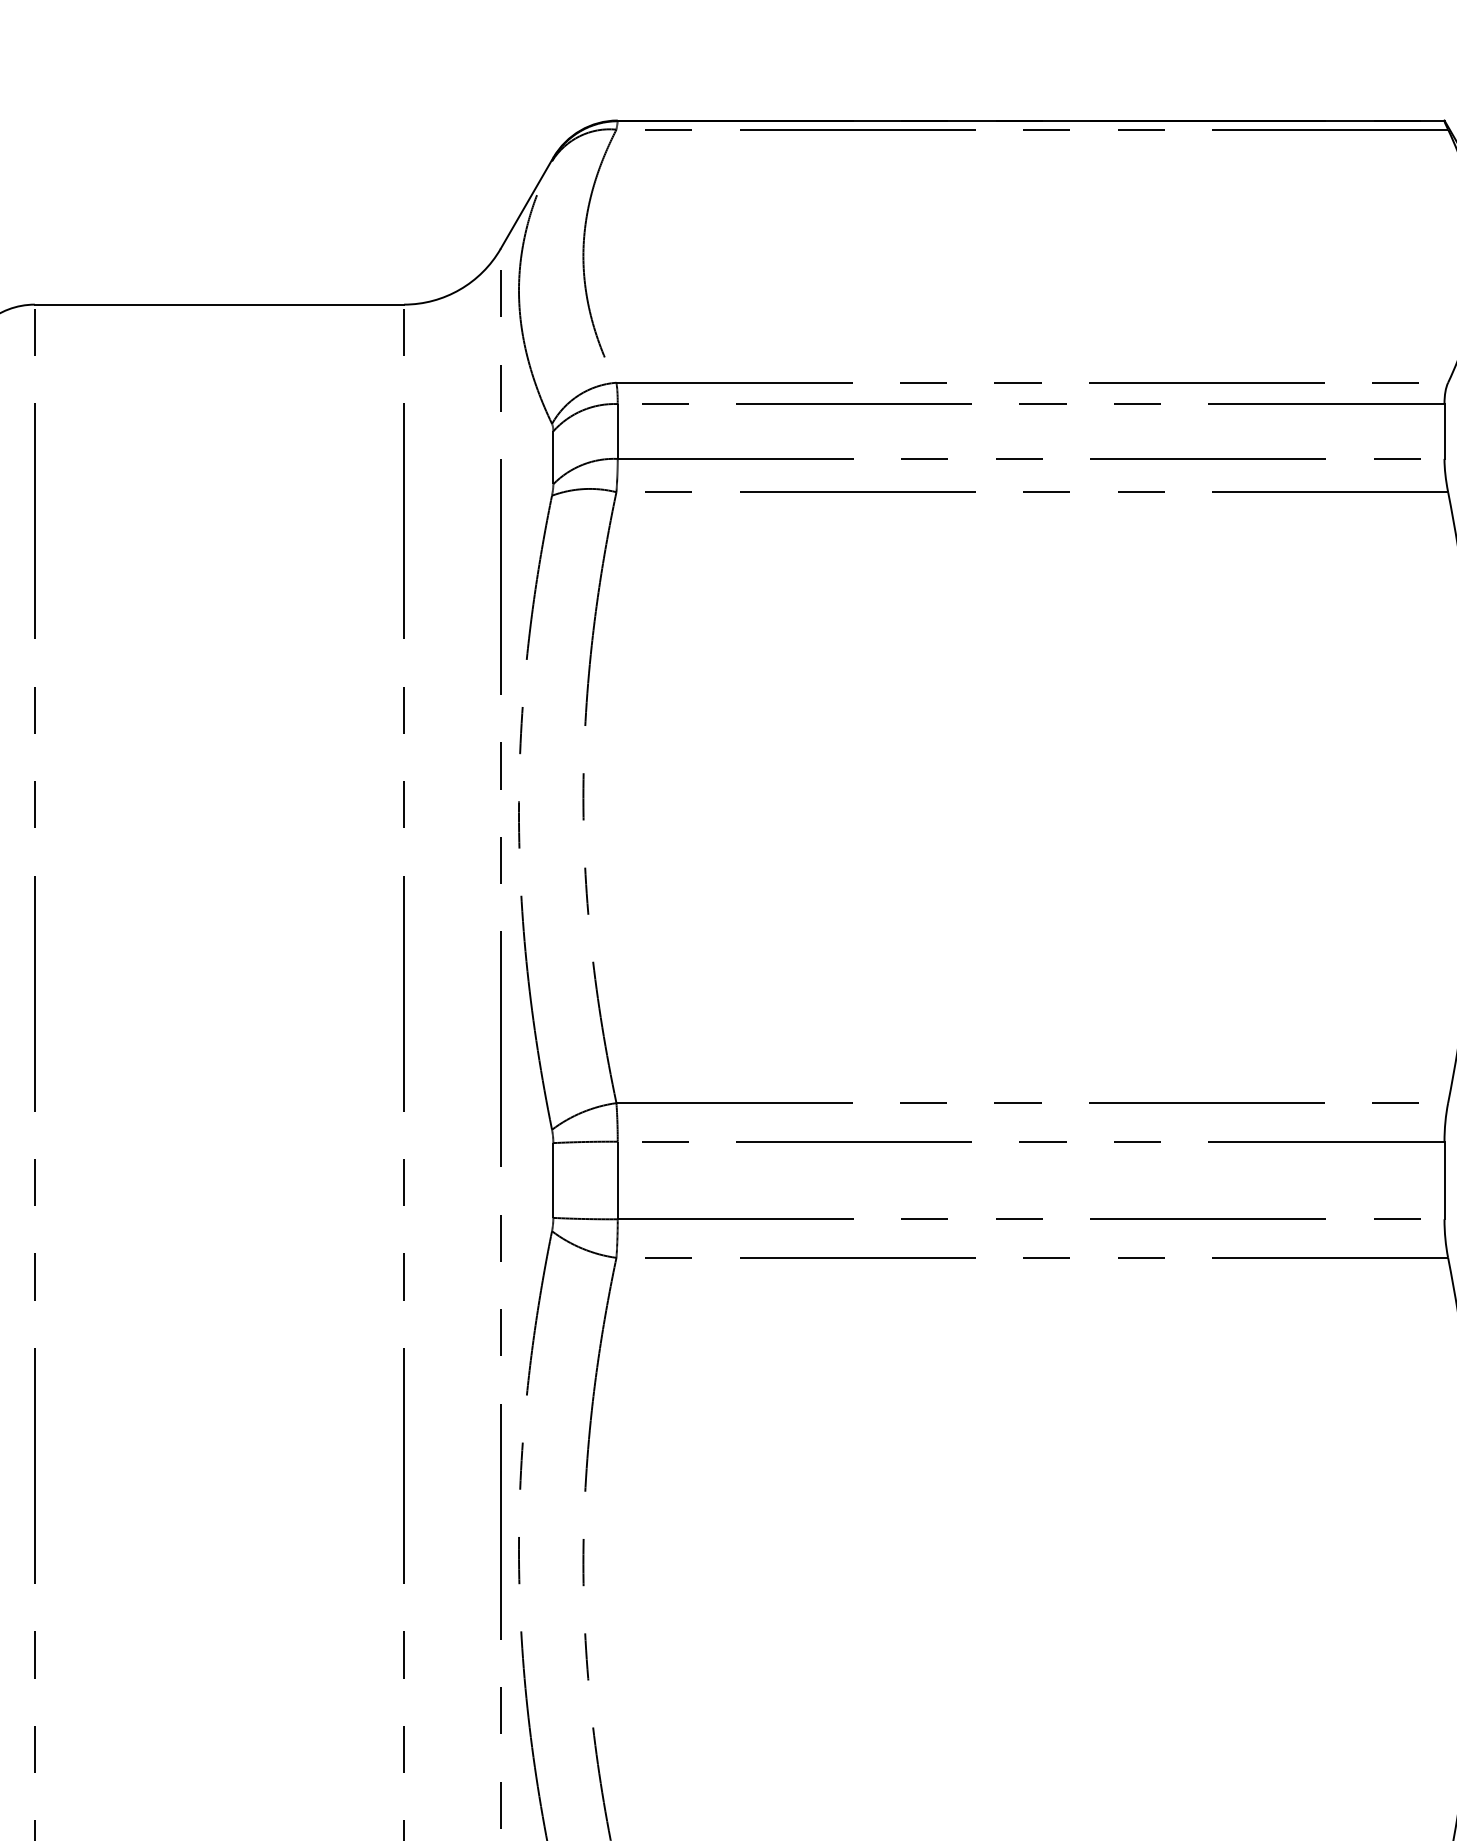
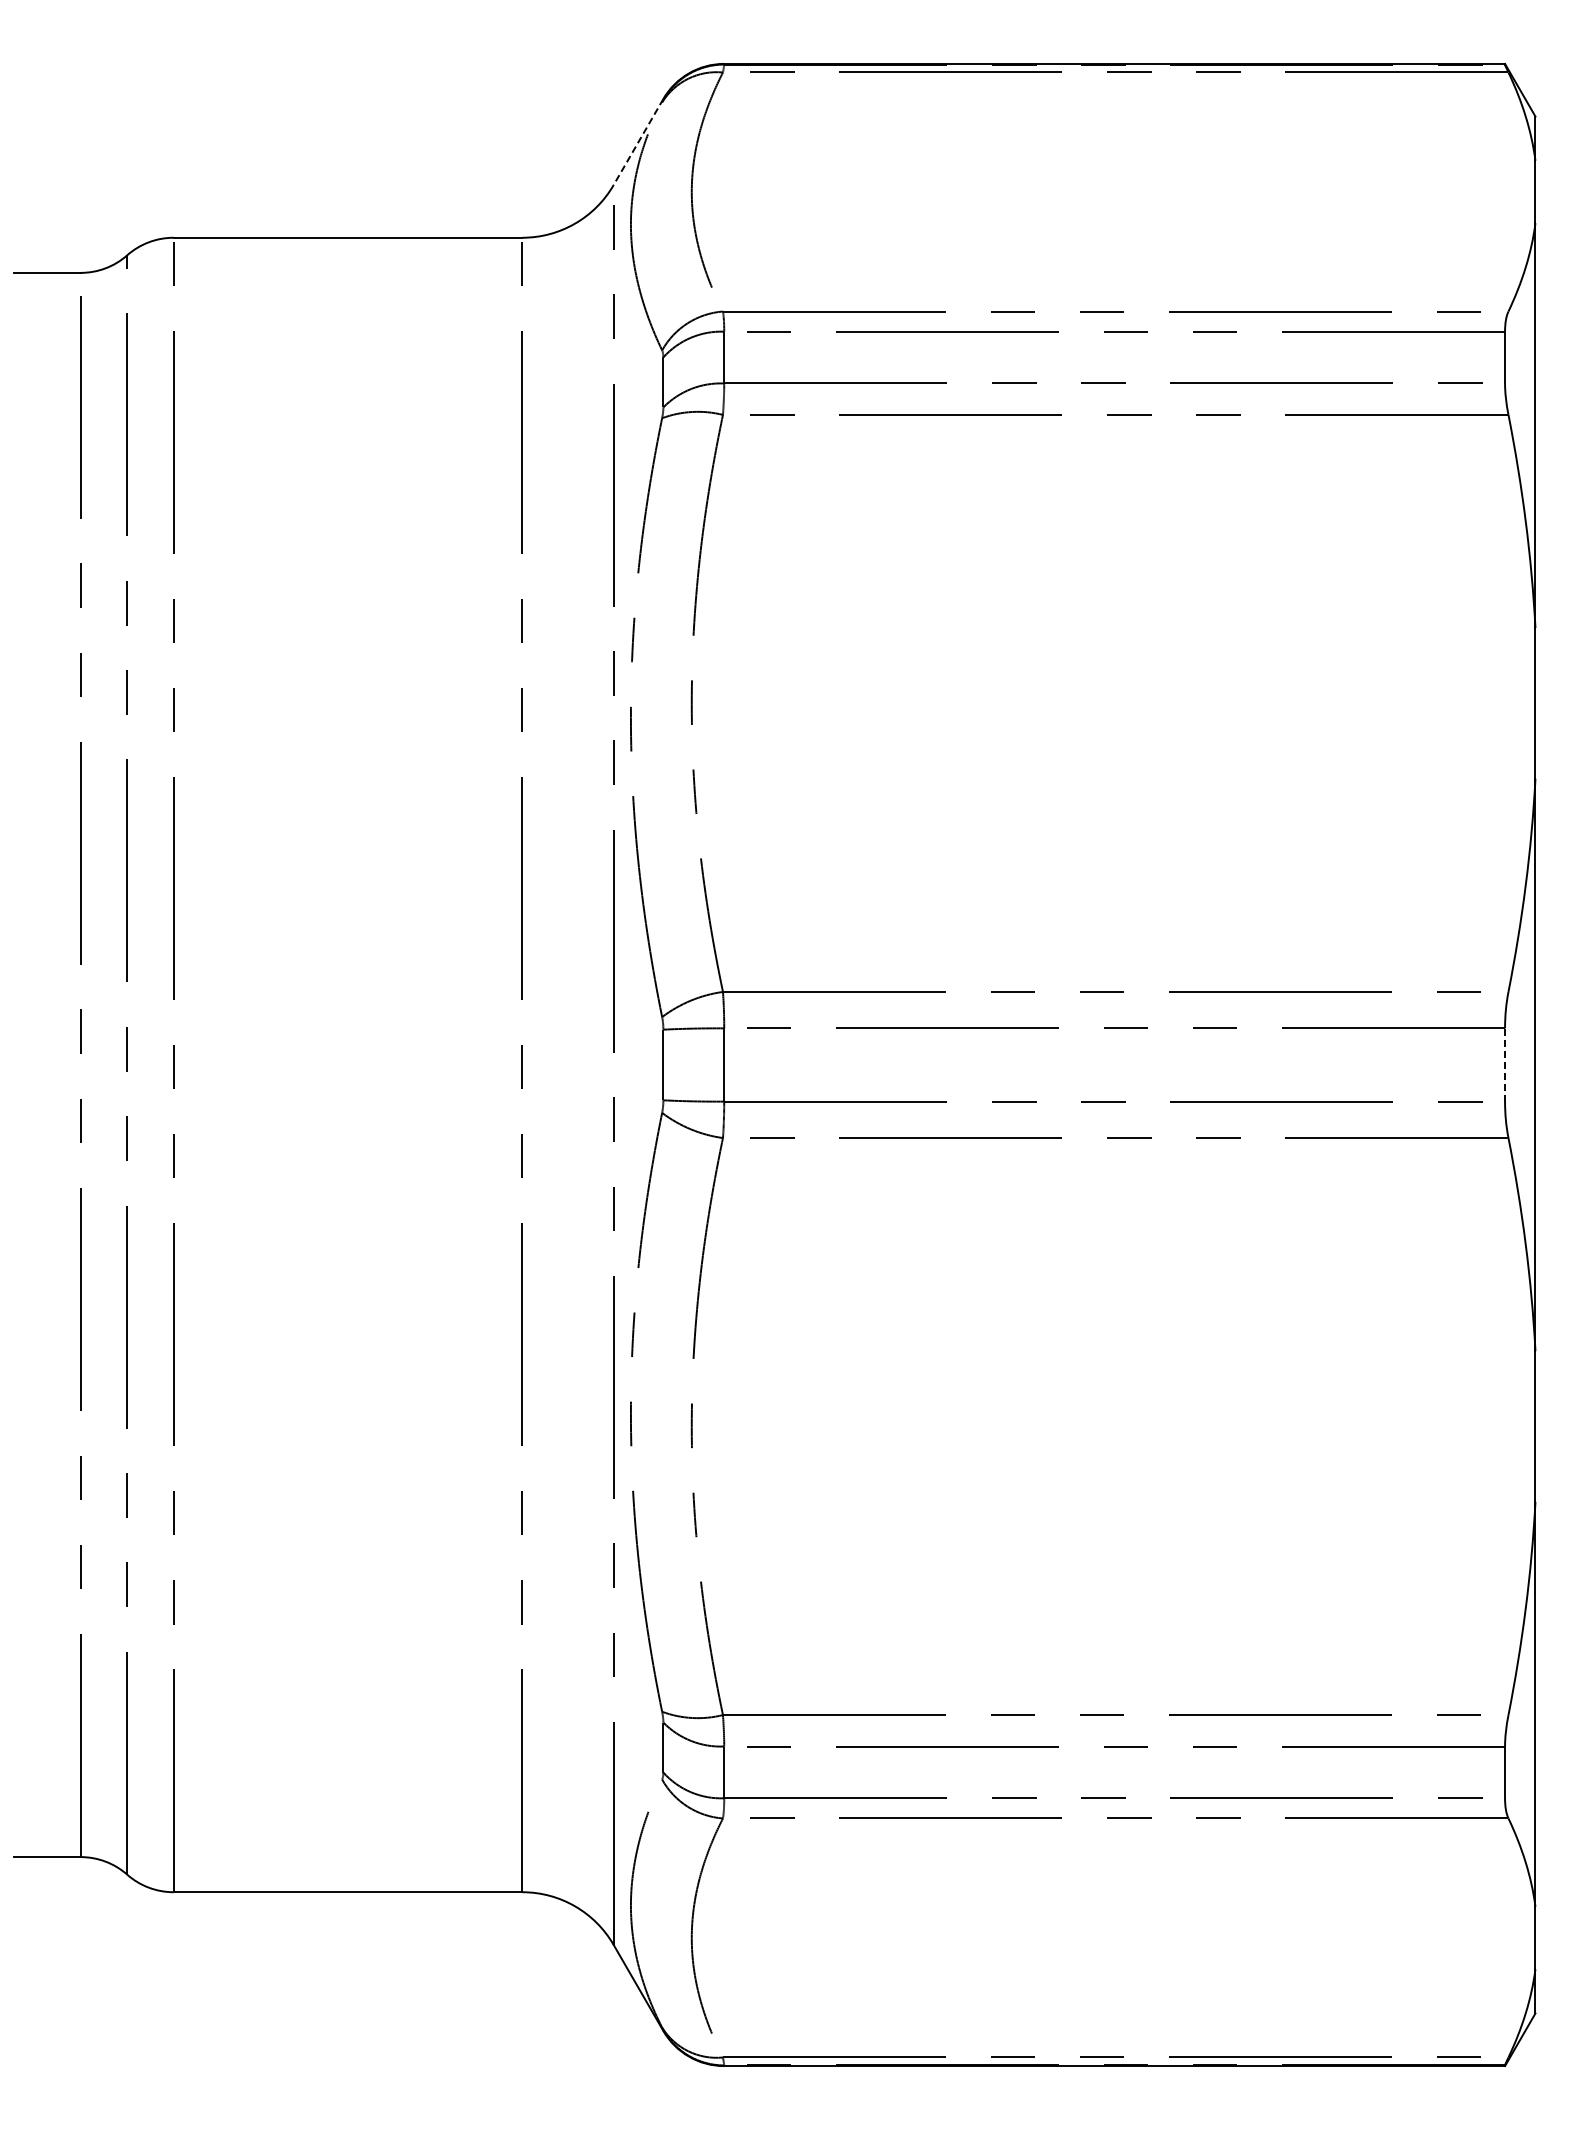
line: (526, 203) -> (638, 142), solid -> dashed
line: (1444, 1181) -> (1505, 1065), solid -> dashed

